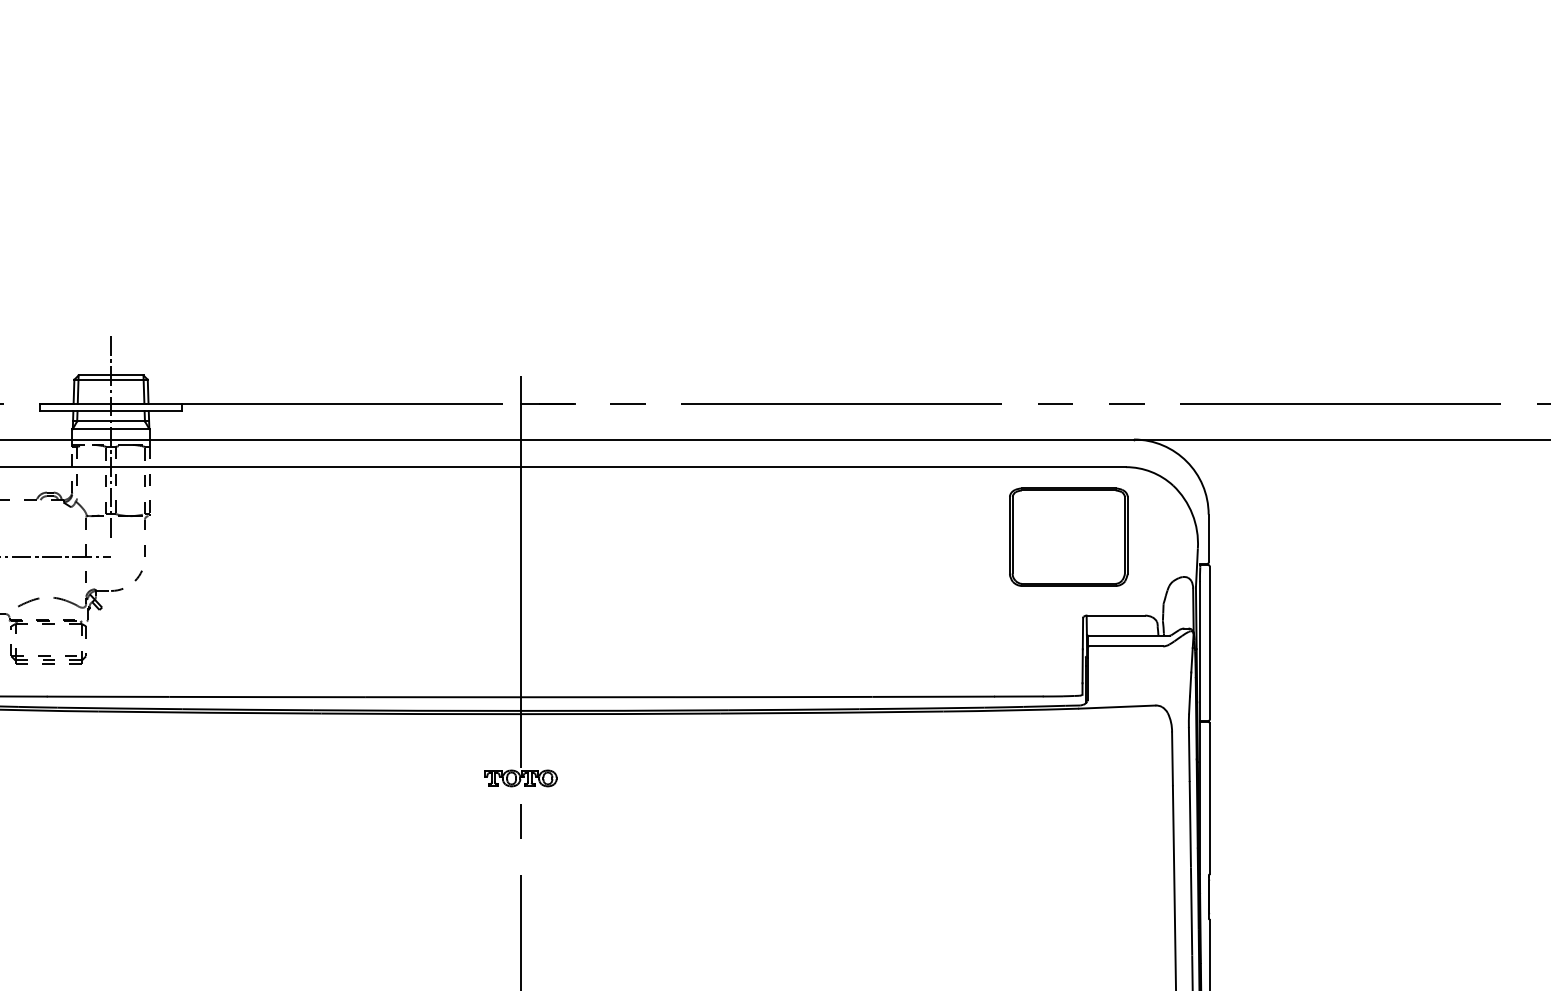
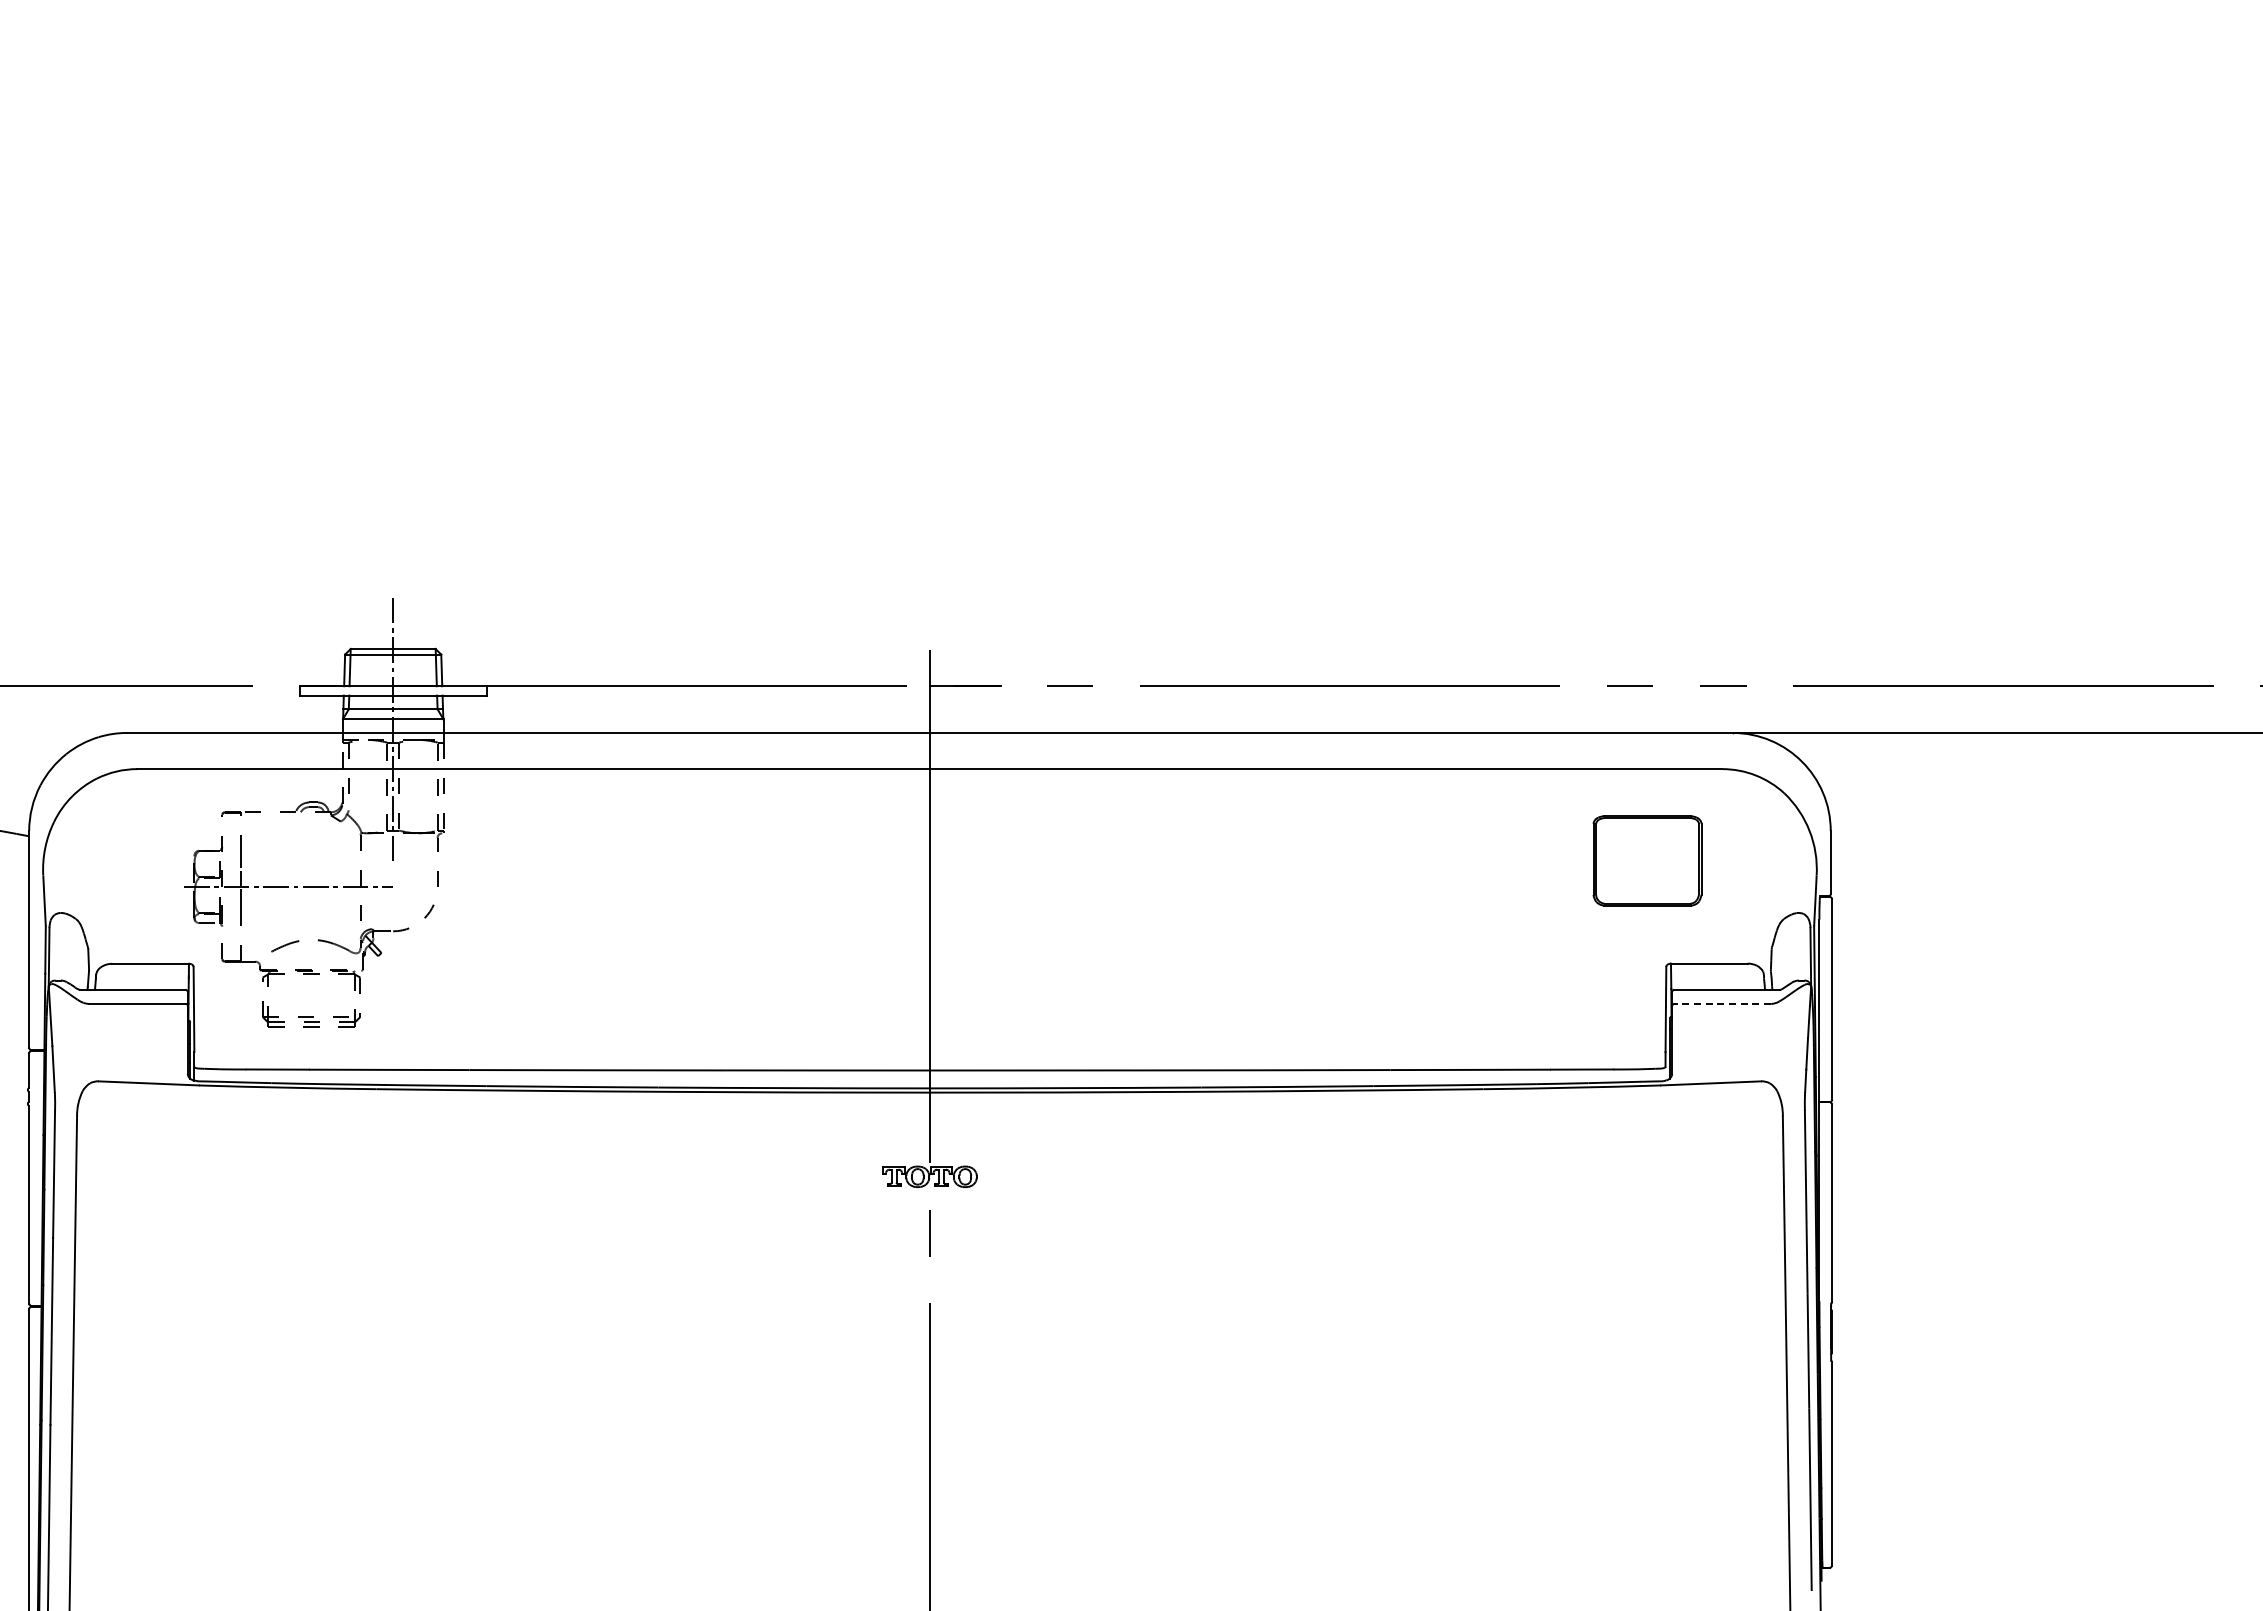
part: (1068, 536) -> (1647, 860), size x0.7
line: (1125, 646) -> (1722, 1003), solid -> dashed

